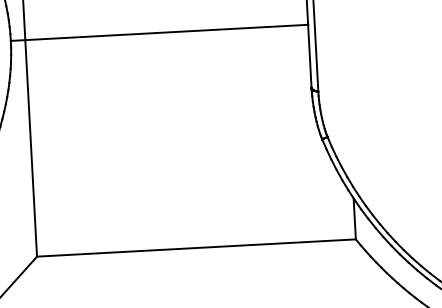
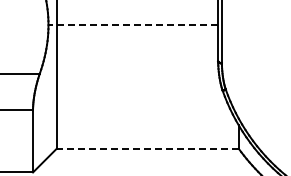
line: (159, 33) -> (133, 25), solid -> dashed
line: (195, 247) -> (147, 148), solid -> dashed

